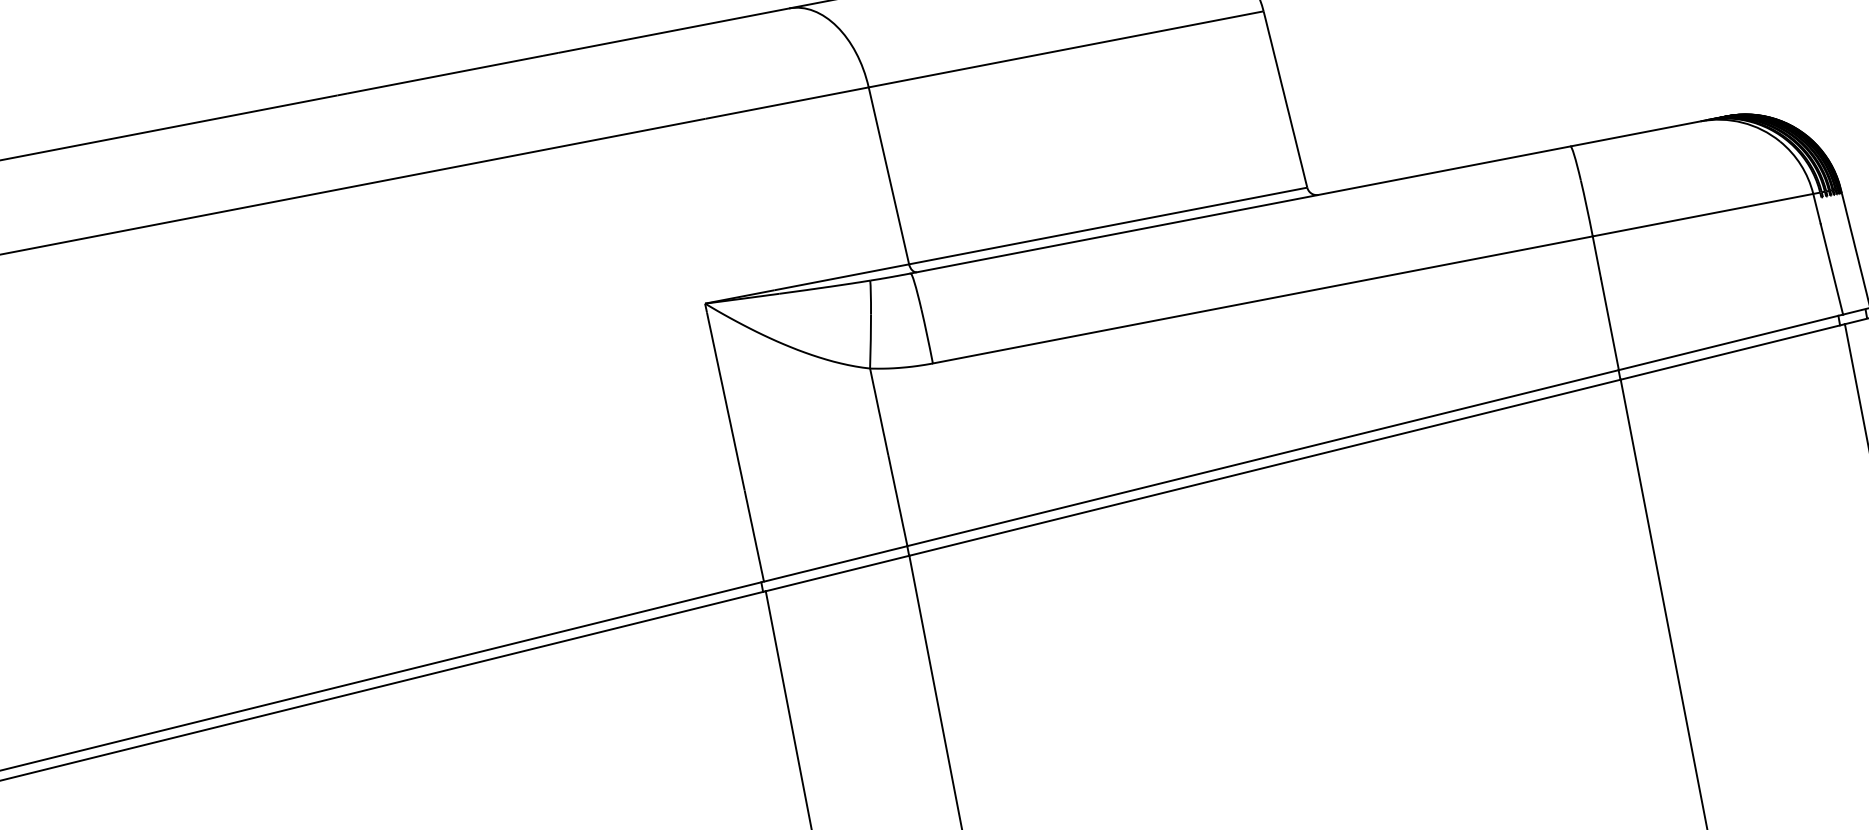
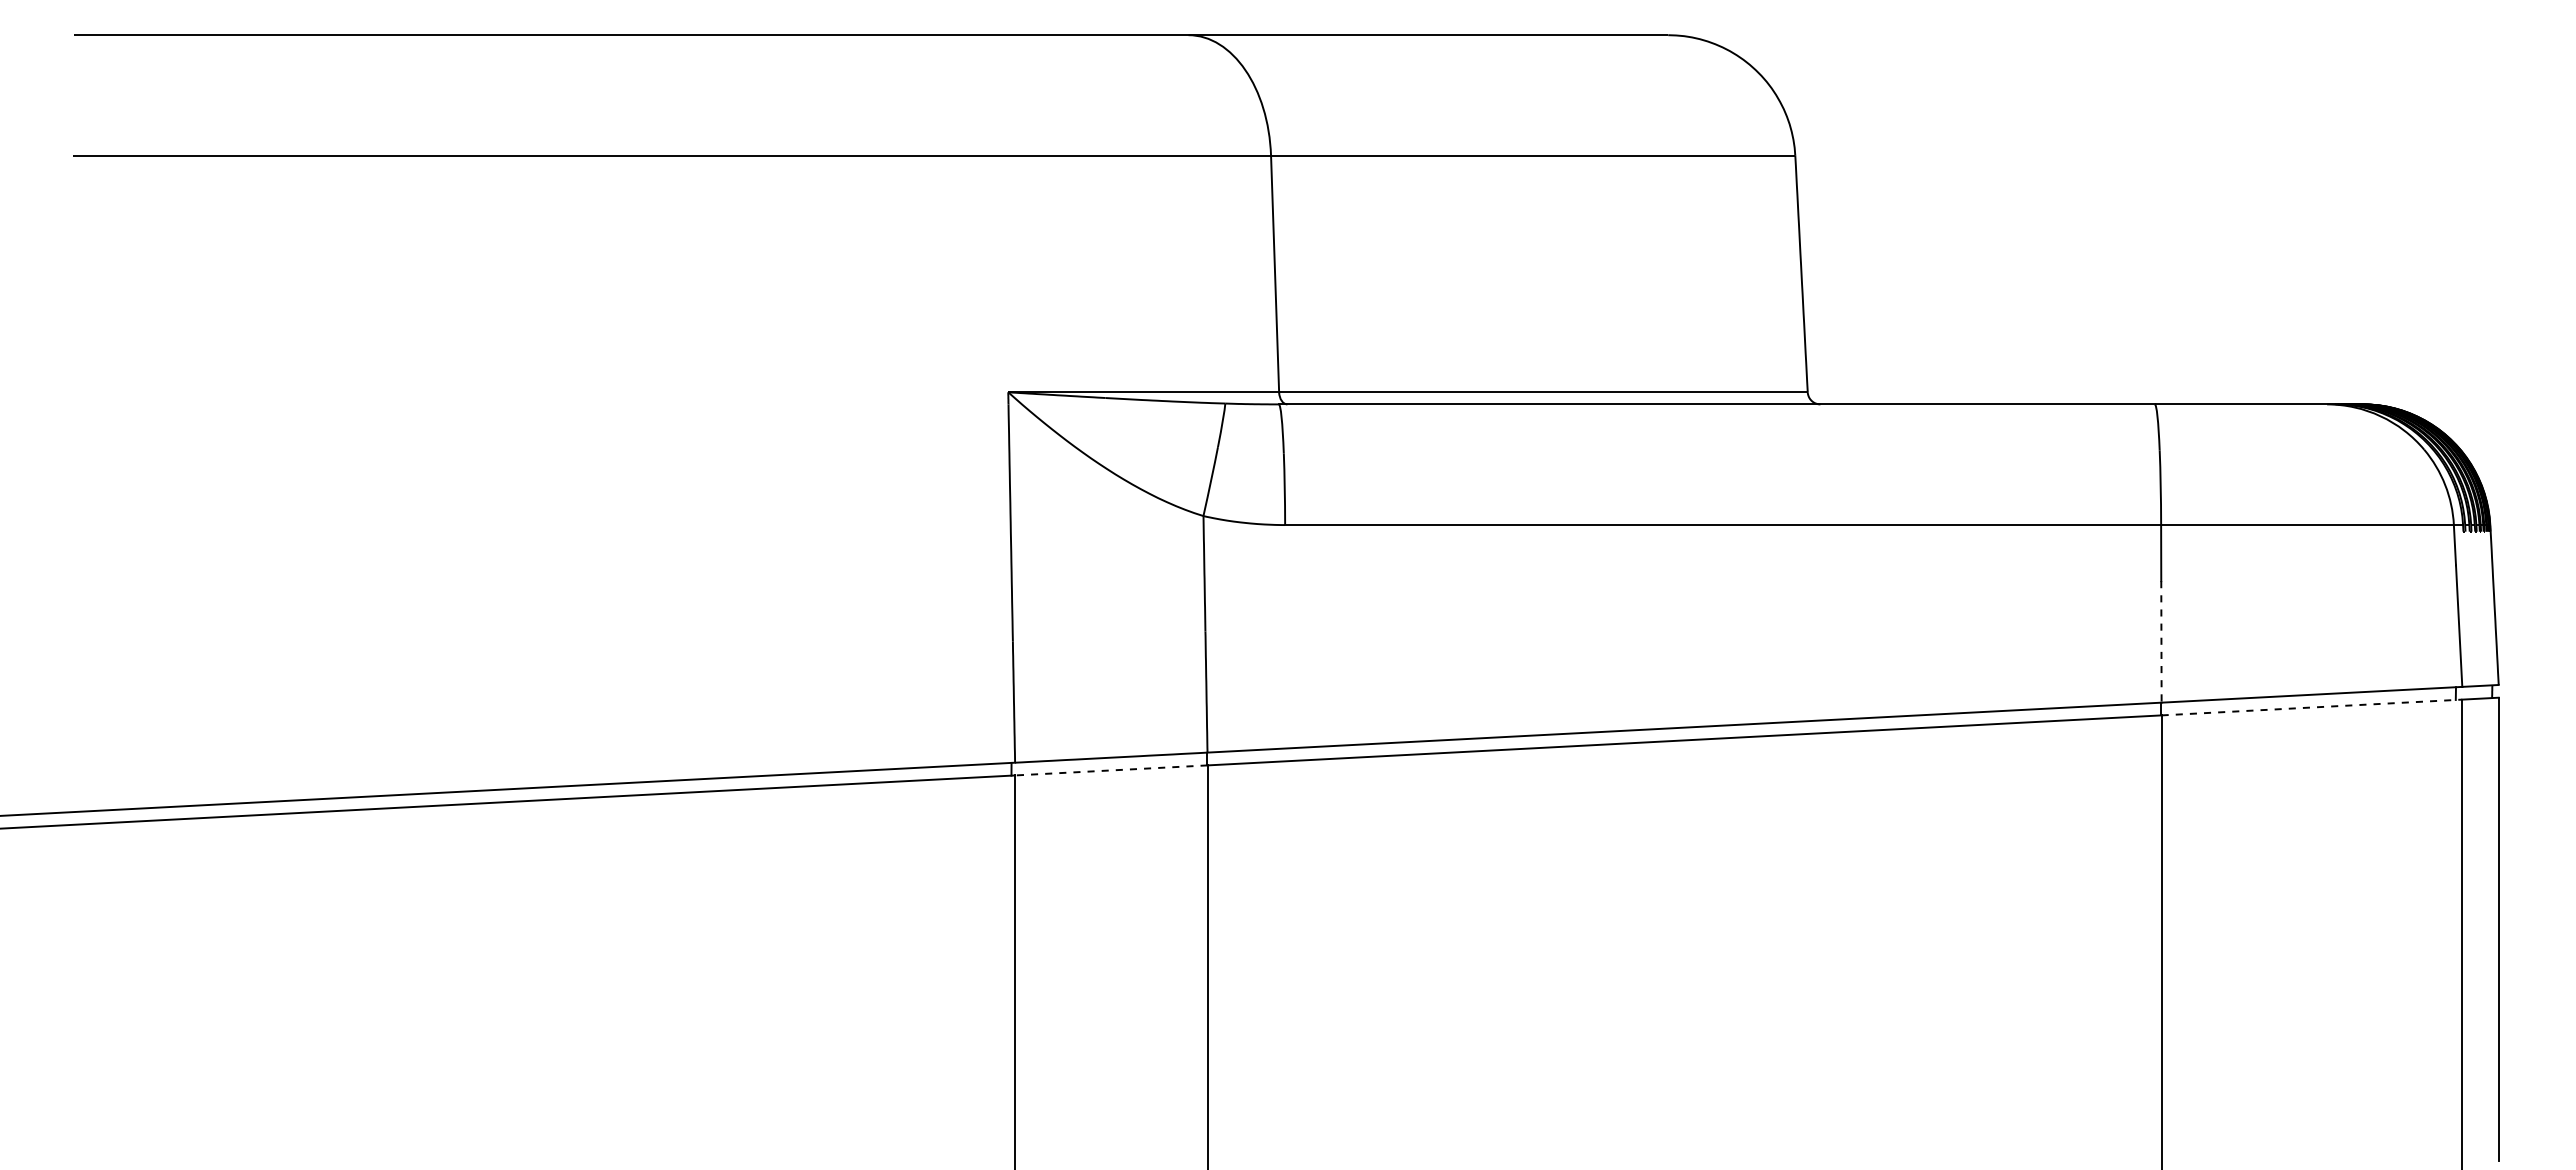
line: (1609, 324) -> (2161, 641), solid -> dashed
line: (1732, 352) -> (2311, 707), solid -> dashed
line: (836, 573) -> (1110, 770), solid -> dashed

